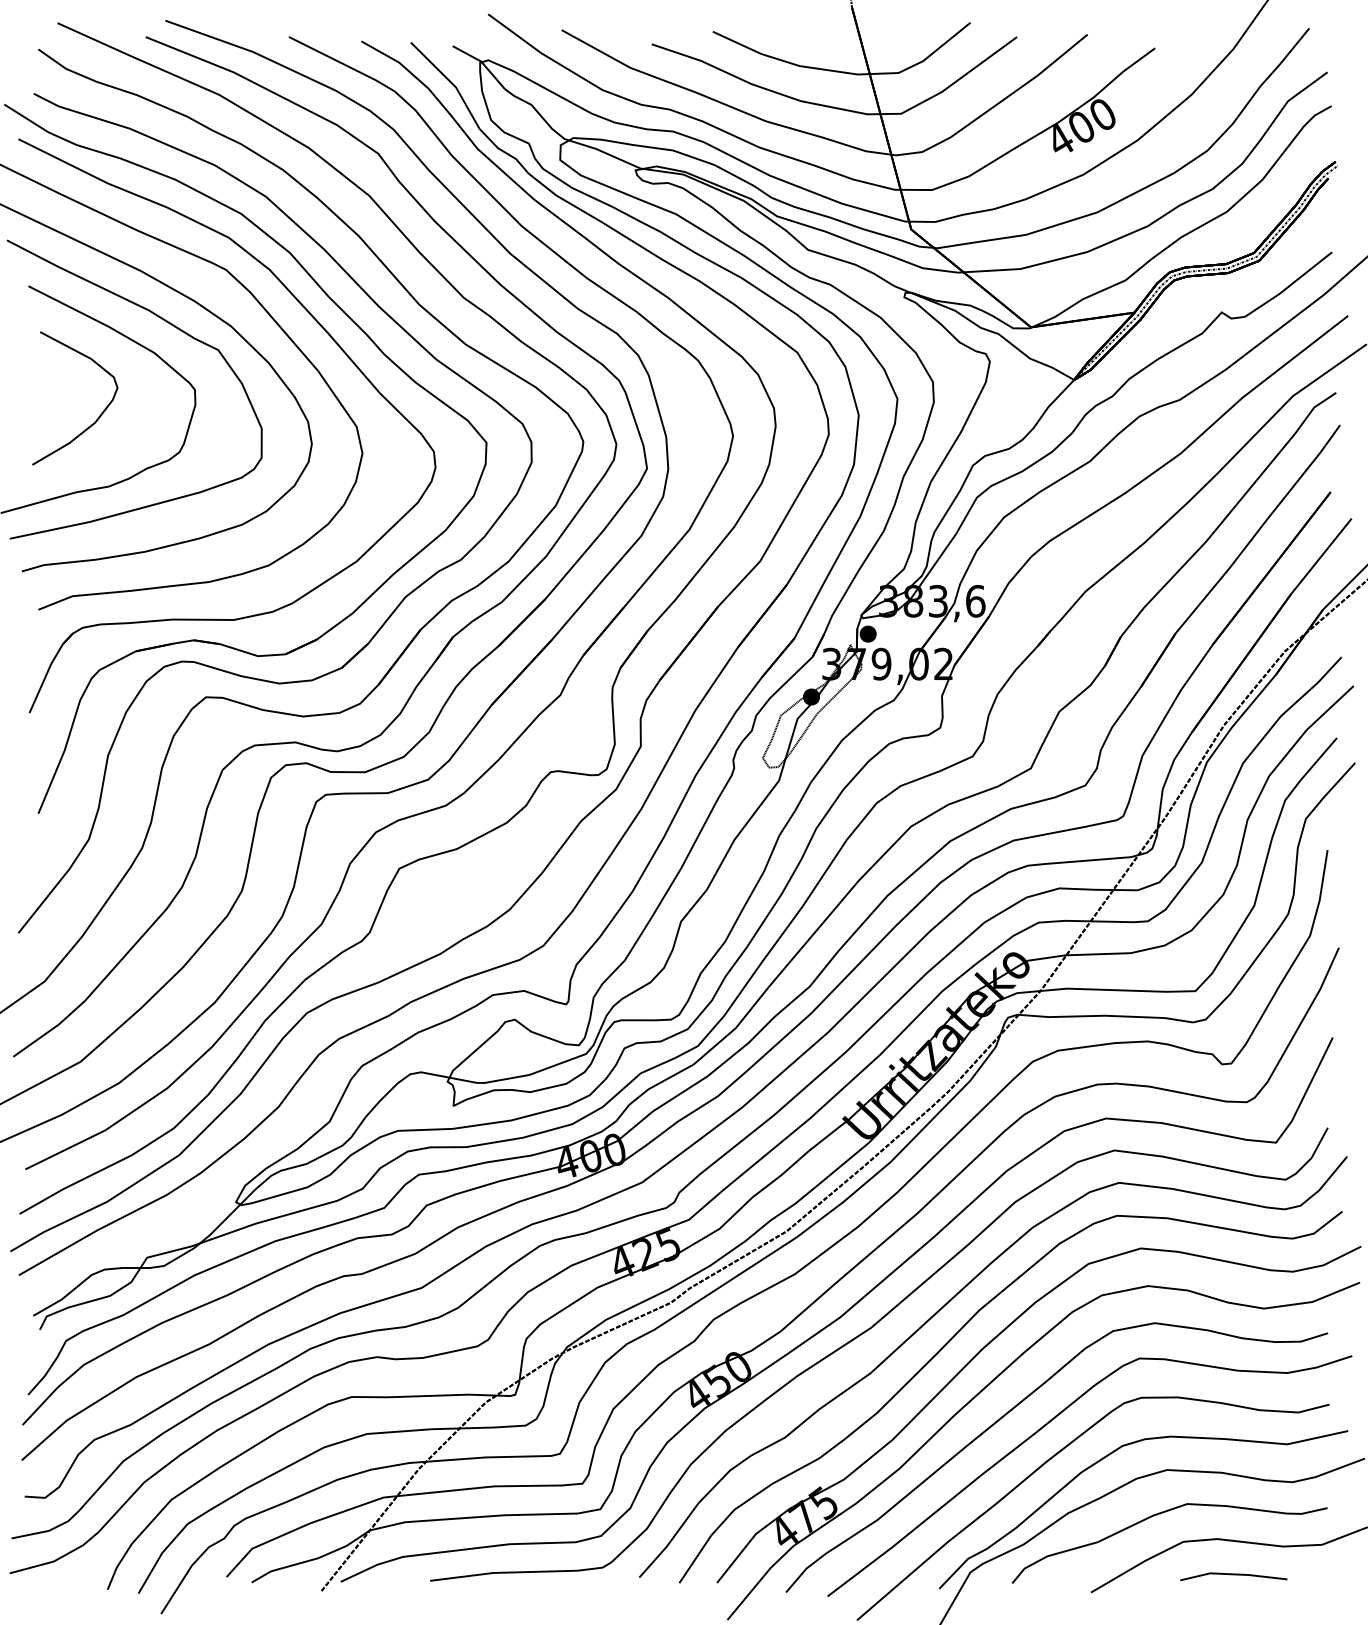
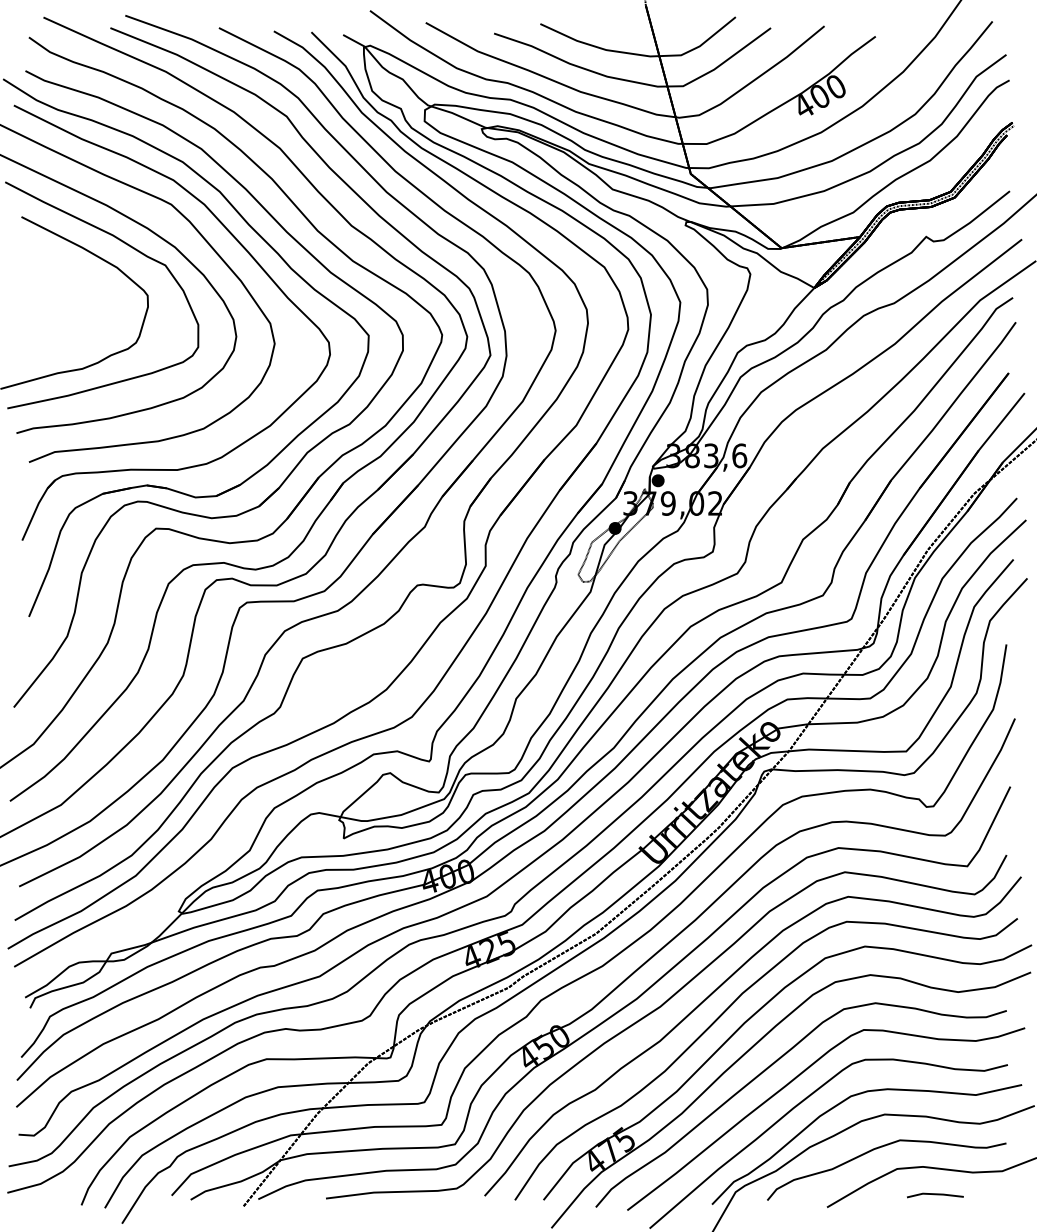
part: (98, 416) -> (74, 315), removed
part: (1233, 1576) -> (935, 1195), size x0.7

